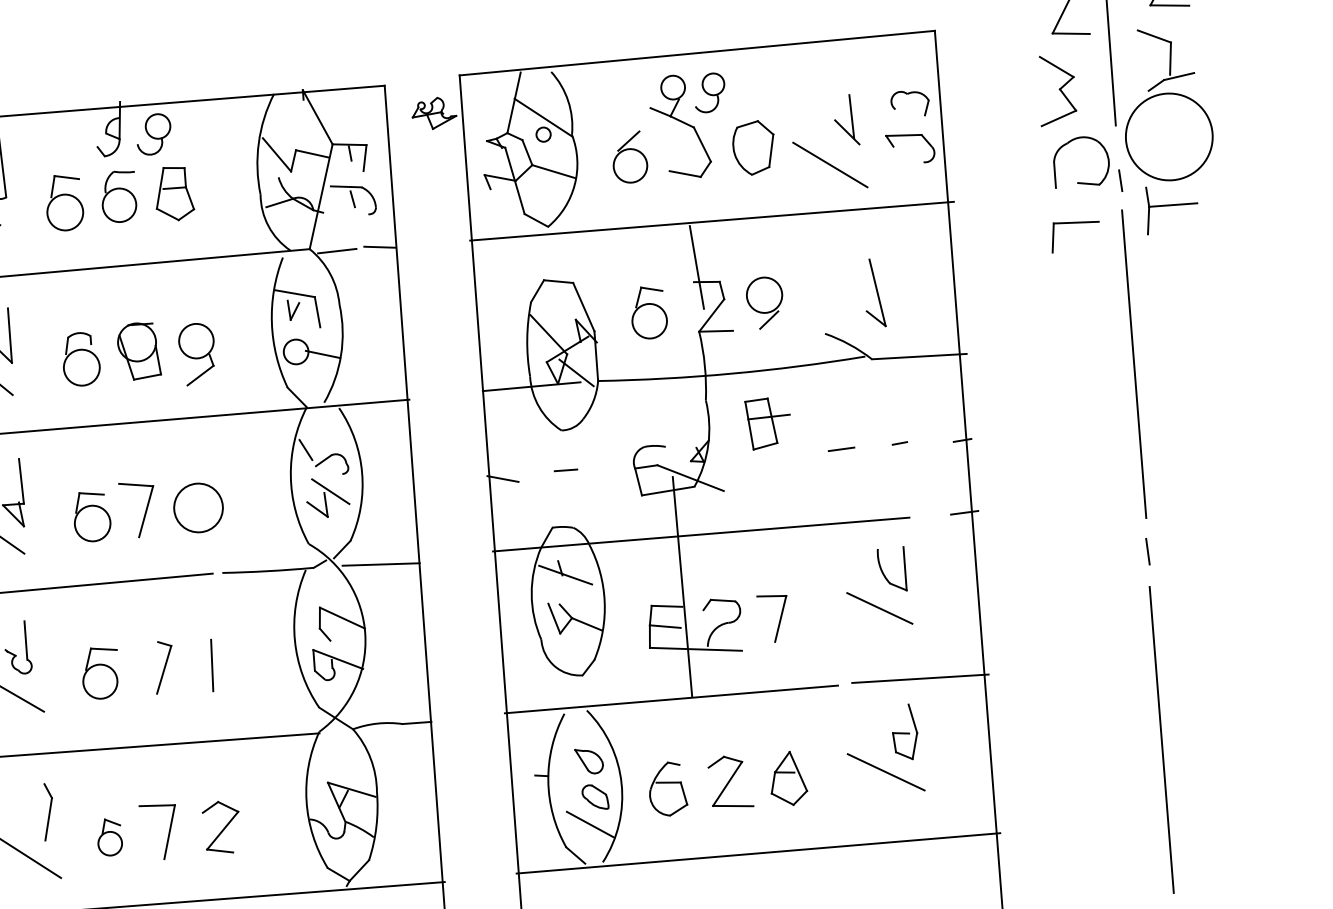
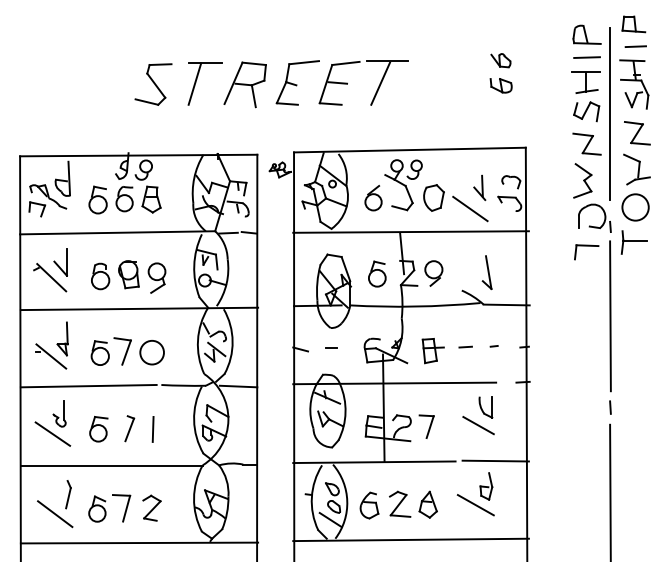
circle: (1169, 137) -> (635, 207), size x0.62
part: (767, 424) -> (432, 351), moved
part: (109, 836) -> (97, 508), size x1.43

